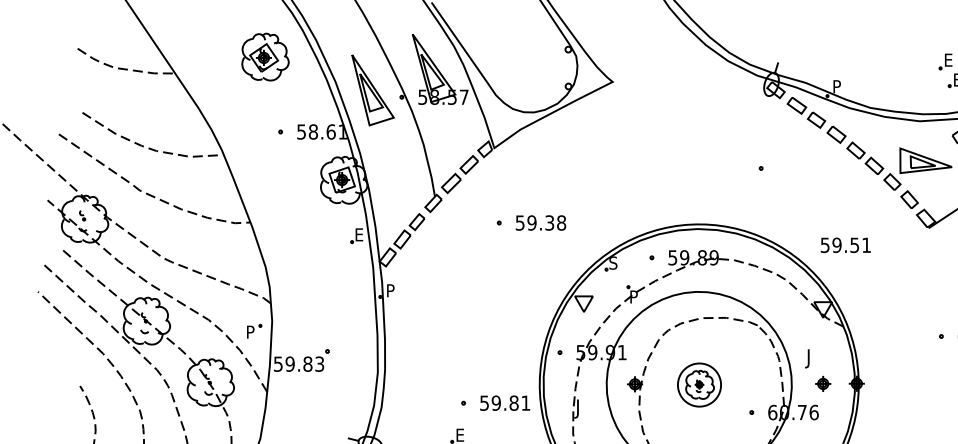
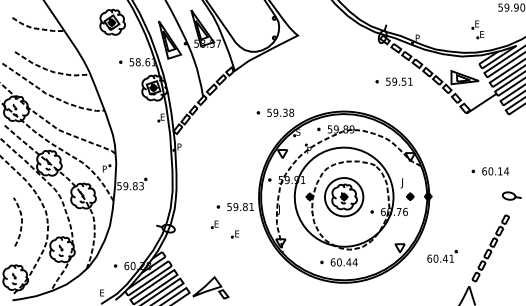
part: (531, 222) -> (275, 112), moved
text: (846, 244) -> (399, 81), moved
part: (699, 385) -> (344, 197), size x1.67

